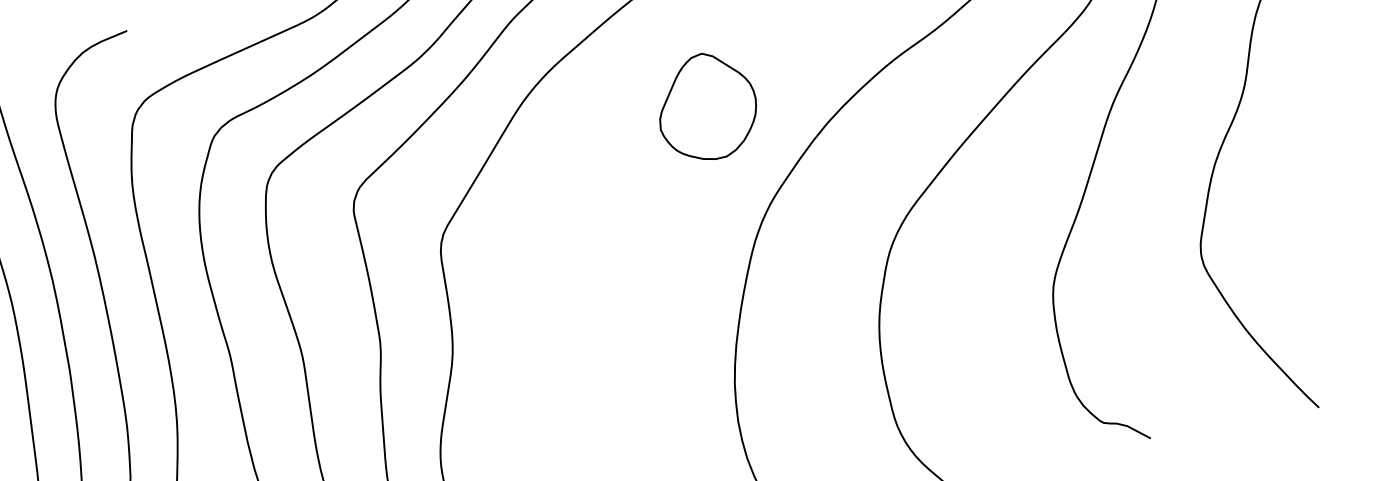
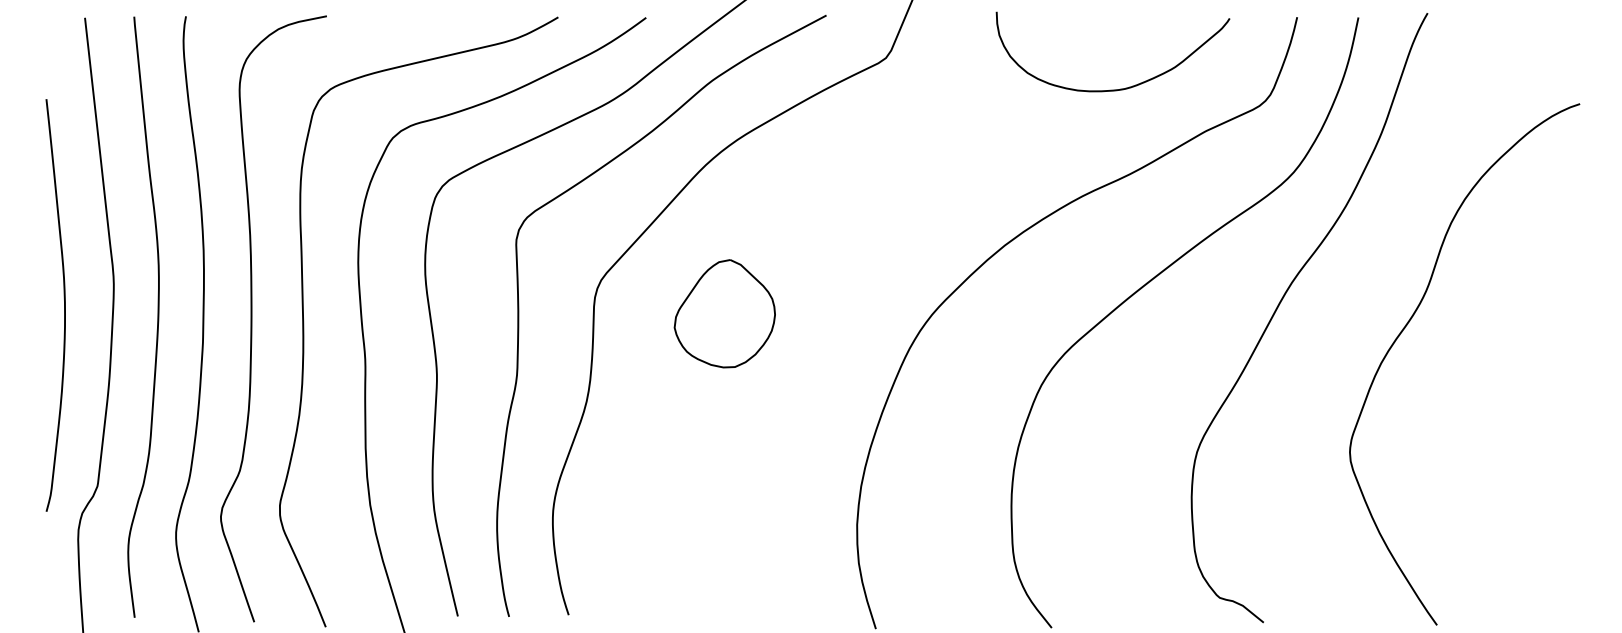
part: (706, 106) -> (724, 313), moved

